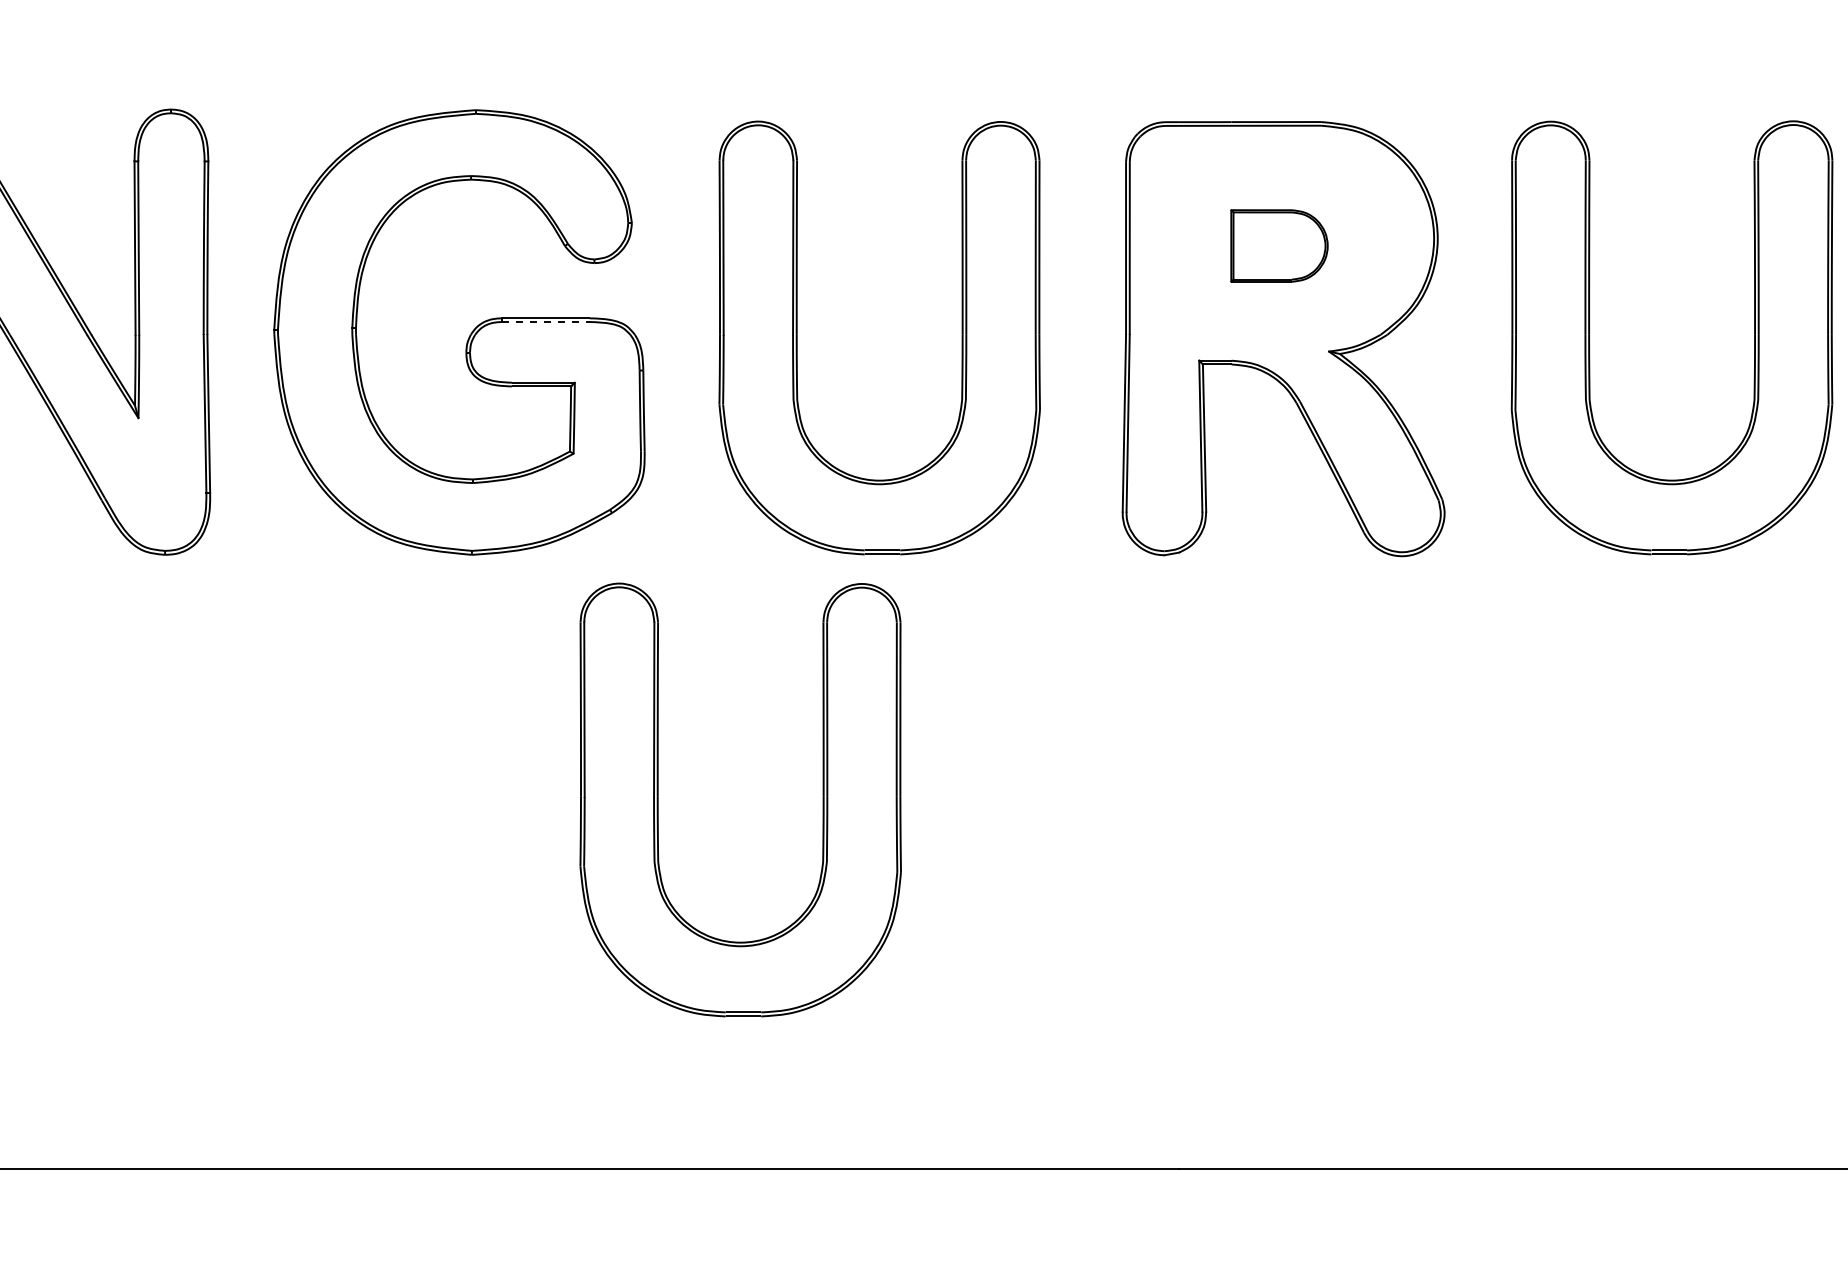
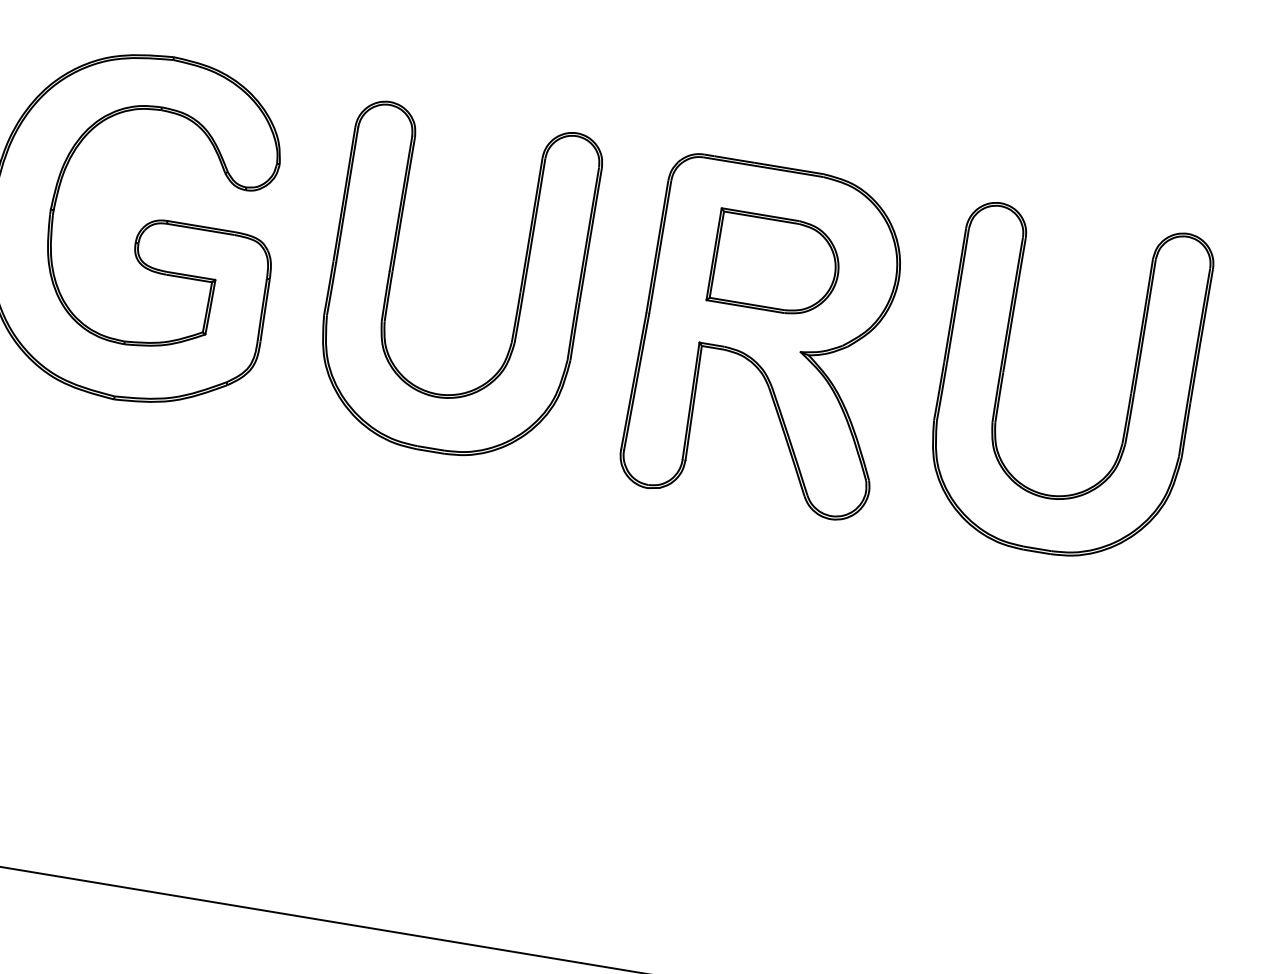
part: (1279, 245) -> (776, 264), size x1.67
line: (546, 322) -> (201, 229), dashed -> solid
part: (658, 799) -> (226, 611), removed

